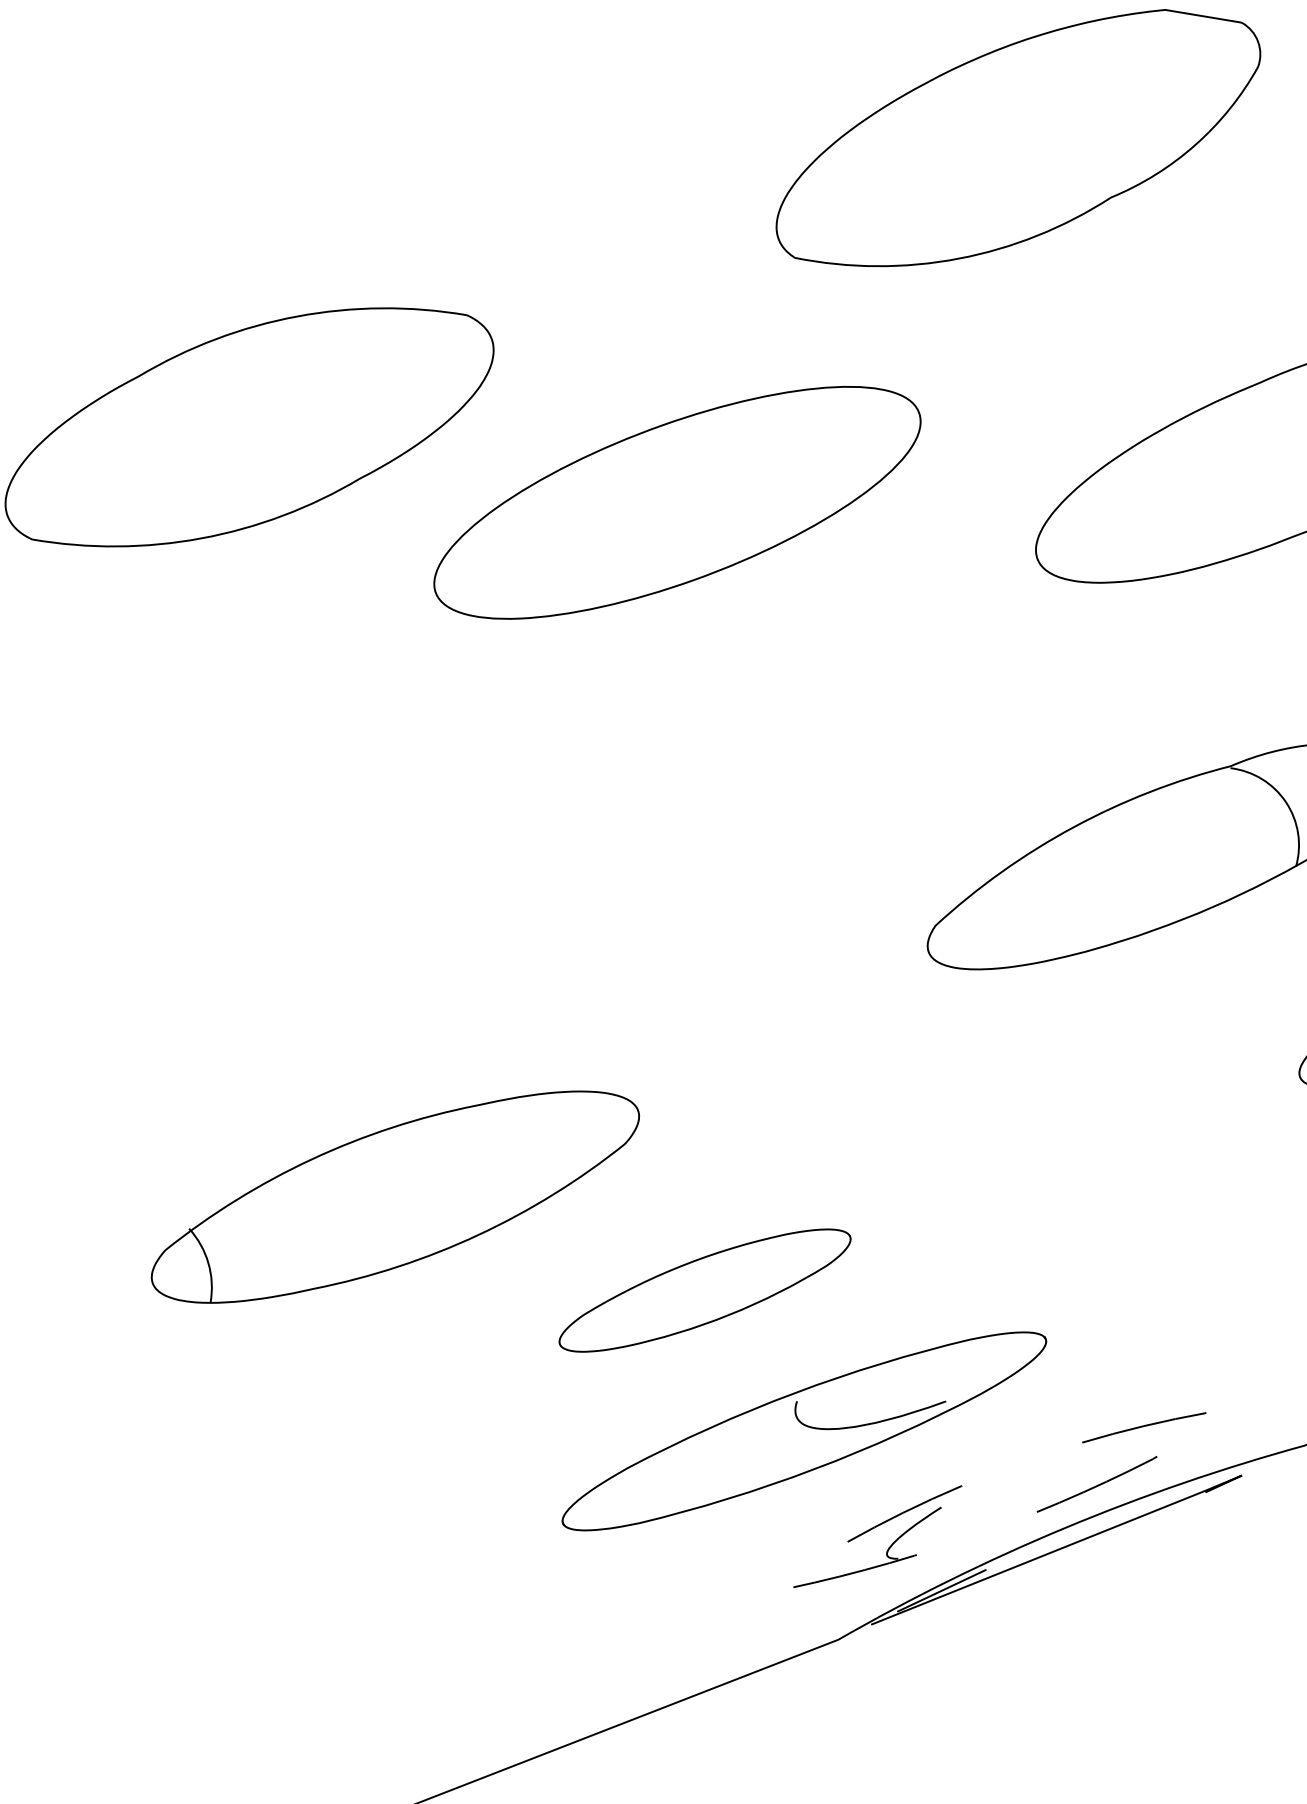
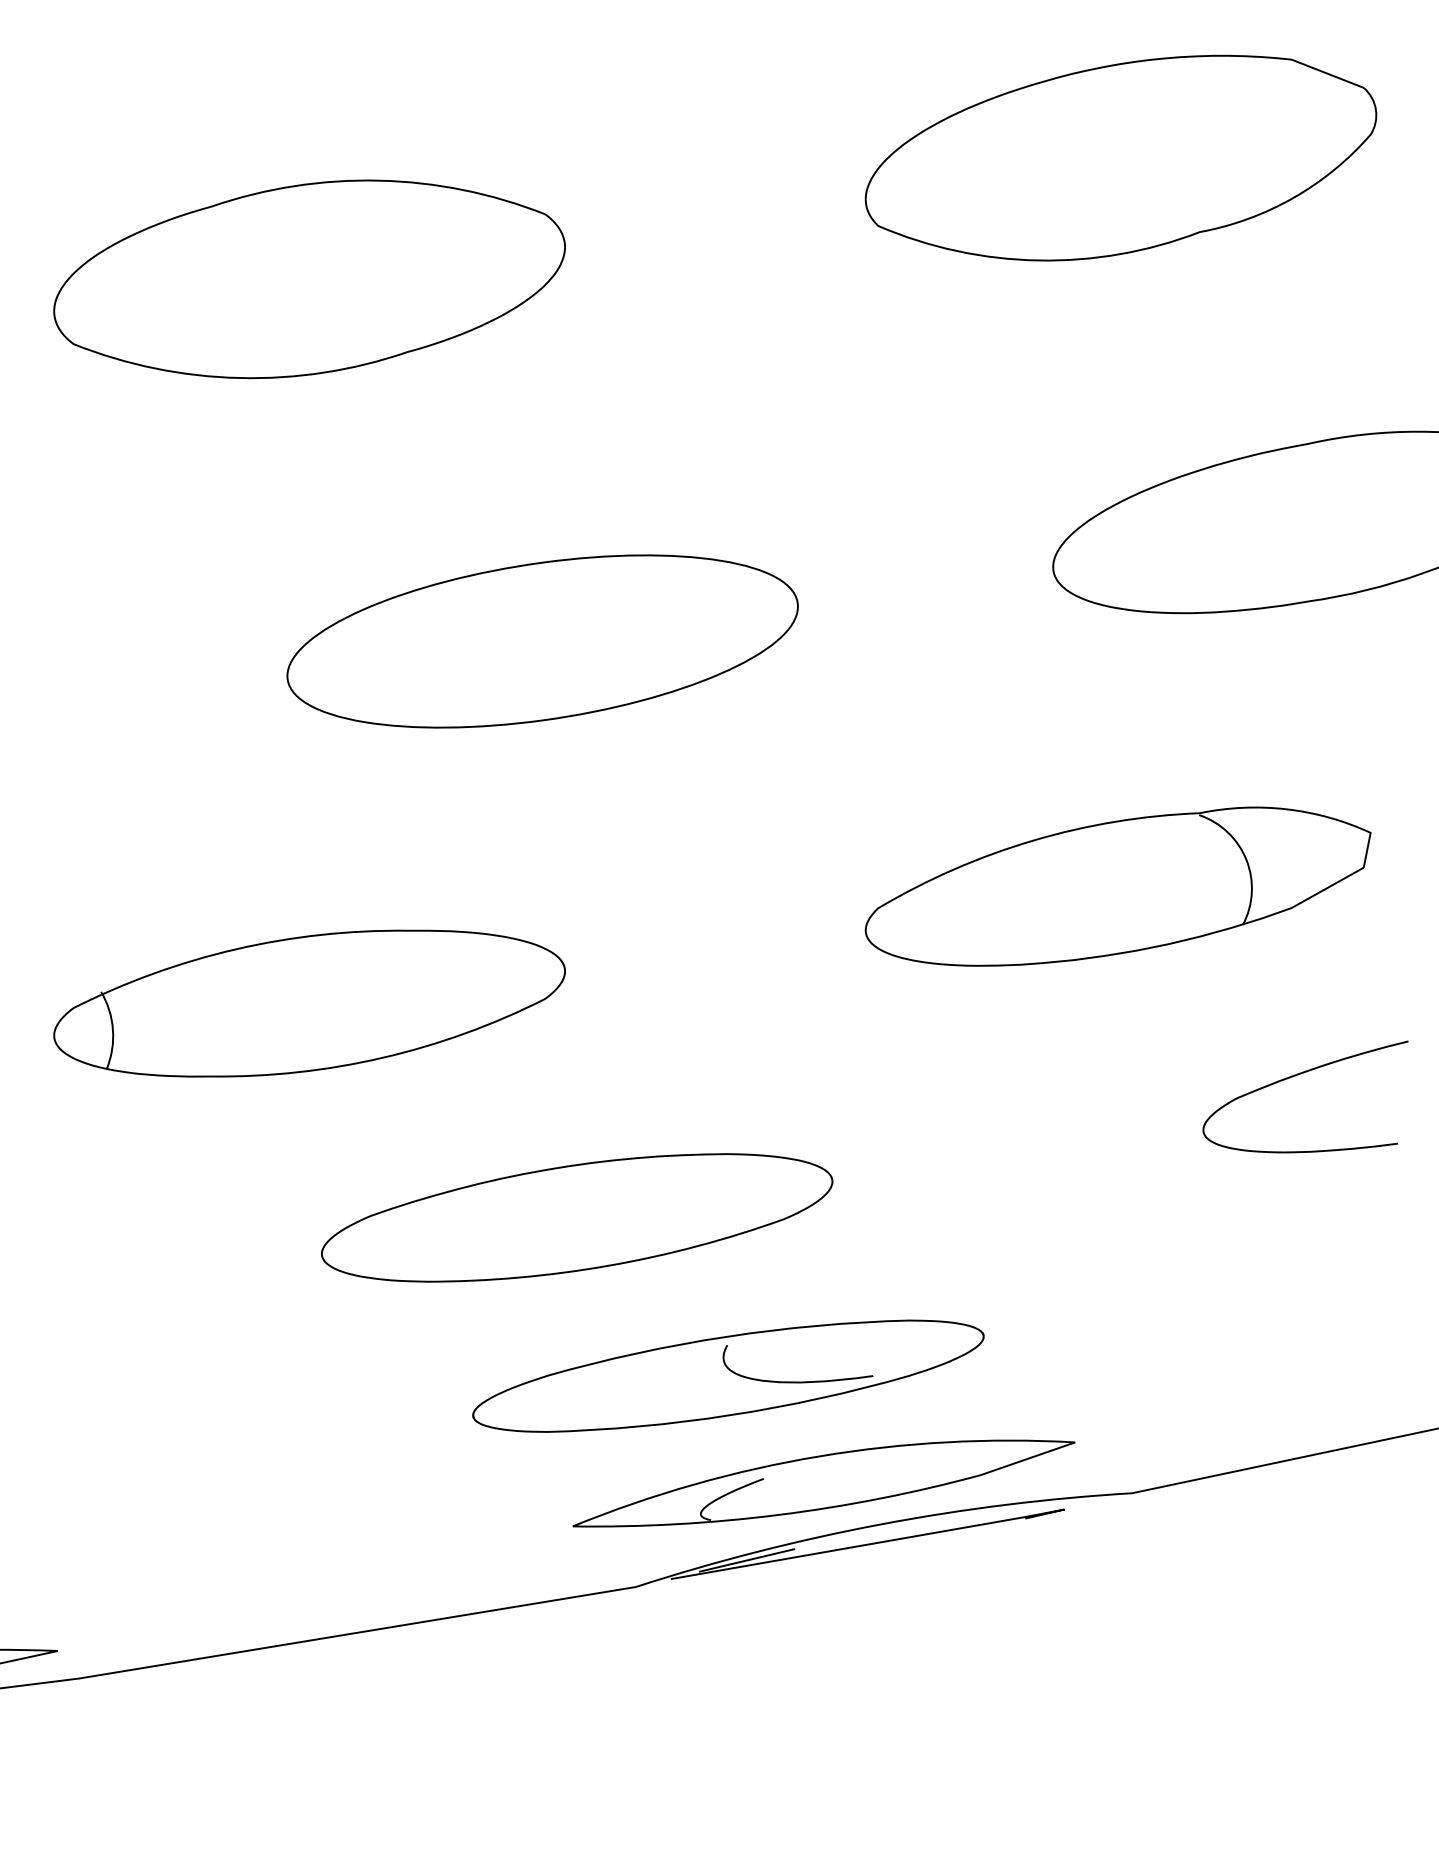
part: (677, 502) -> (542, 641), moved
part: (395, 1197) -> (309, 1003), moved
part: (705, 1290) -> (577, 1217), size x1.67
part: (804, 1430) -> (728, 1375), moved
line: (853, 1538) -> (671, 1491), dashed -> solid

